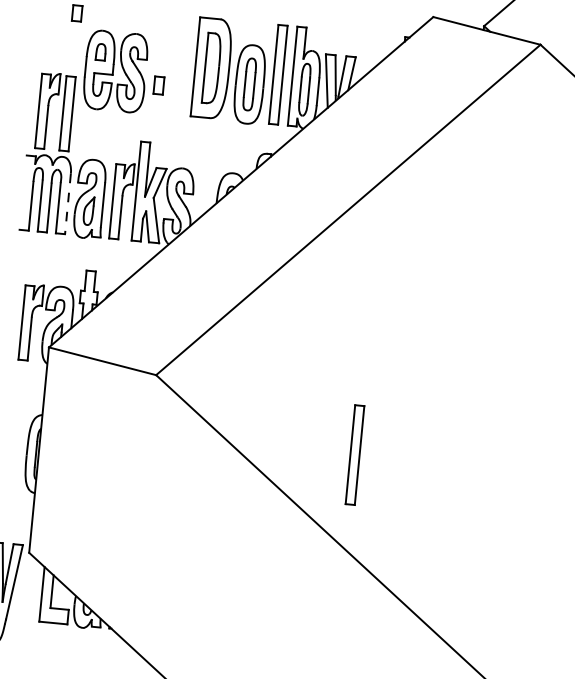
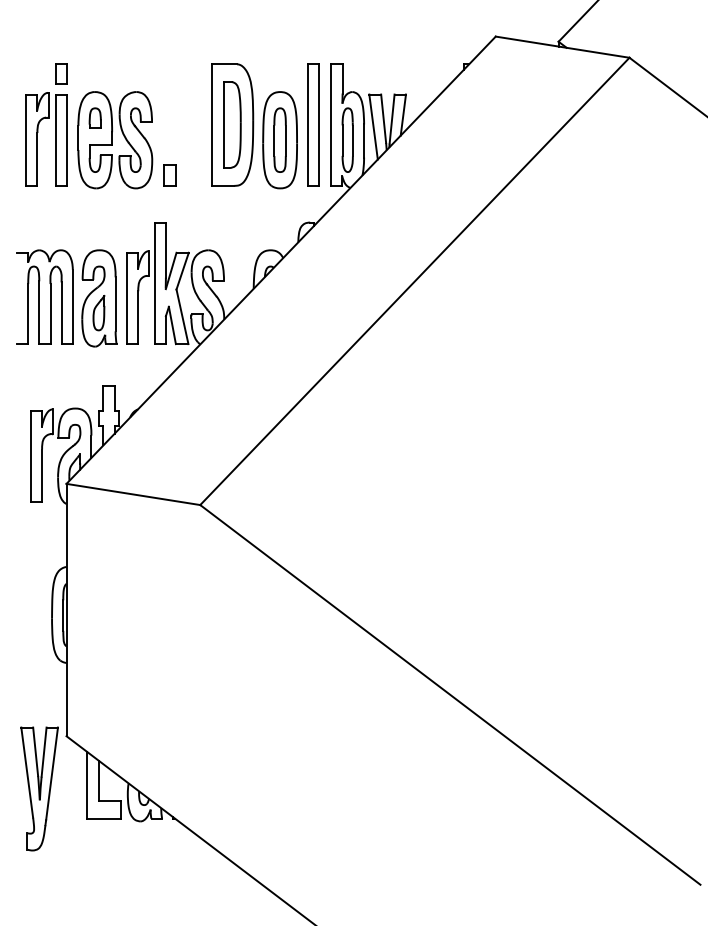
part: (158, 85) -> (169, 175), moved
part: (47, 111) -> (37, 139), moved
line: (67, 204) -> (72, 307), dashed -> solid
part: (354, 454) -> (451, 578), removed

